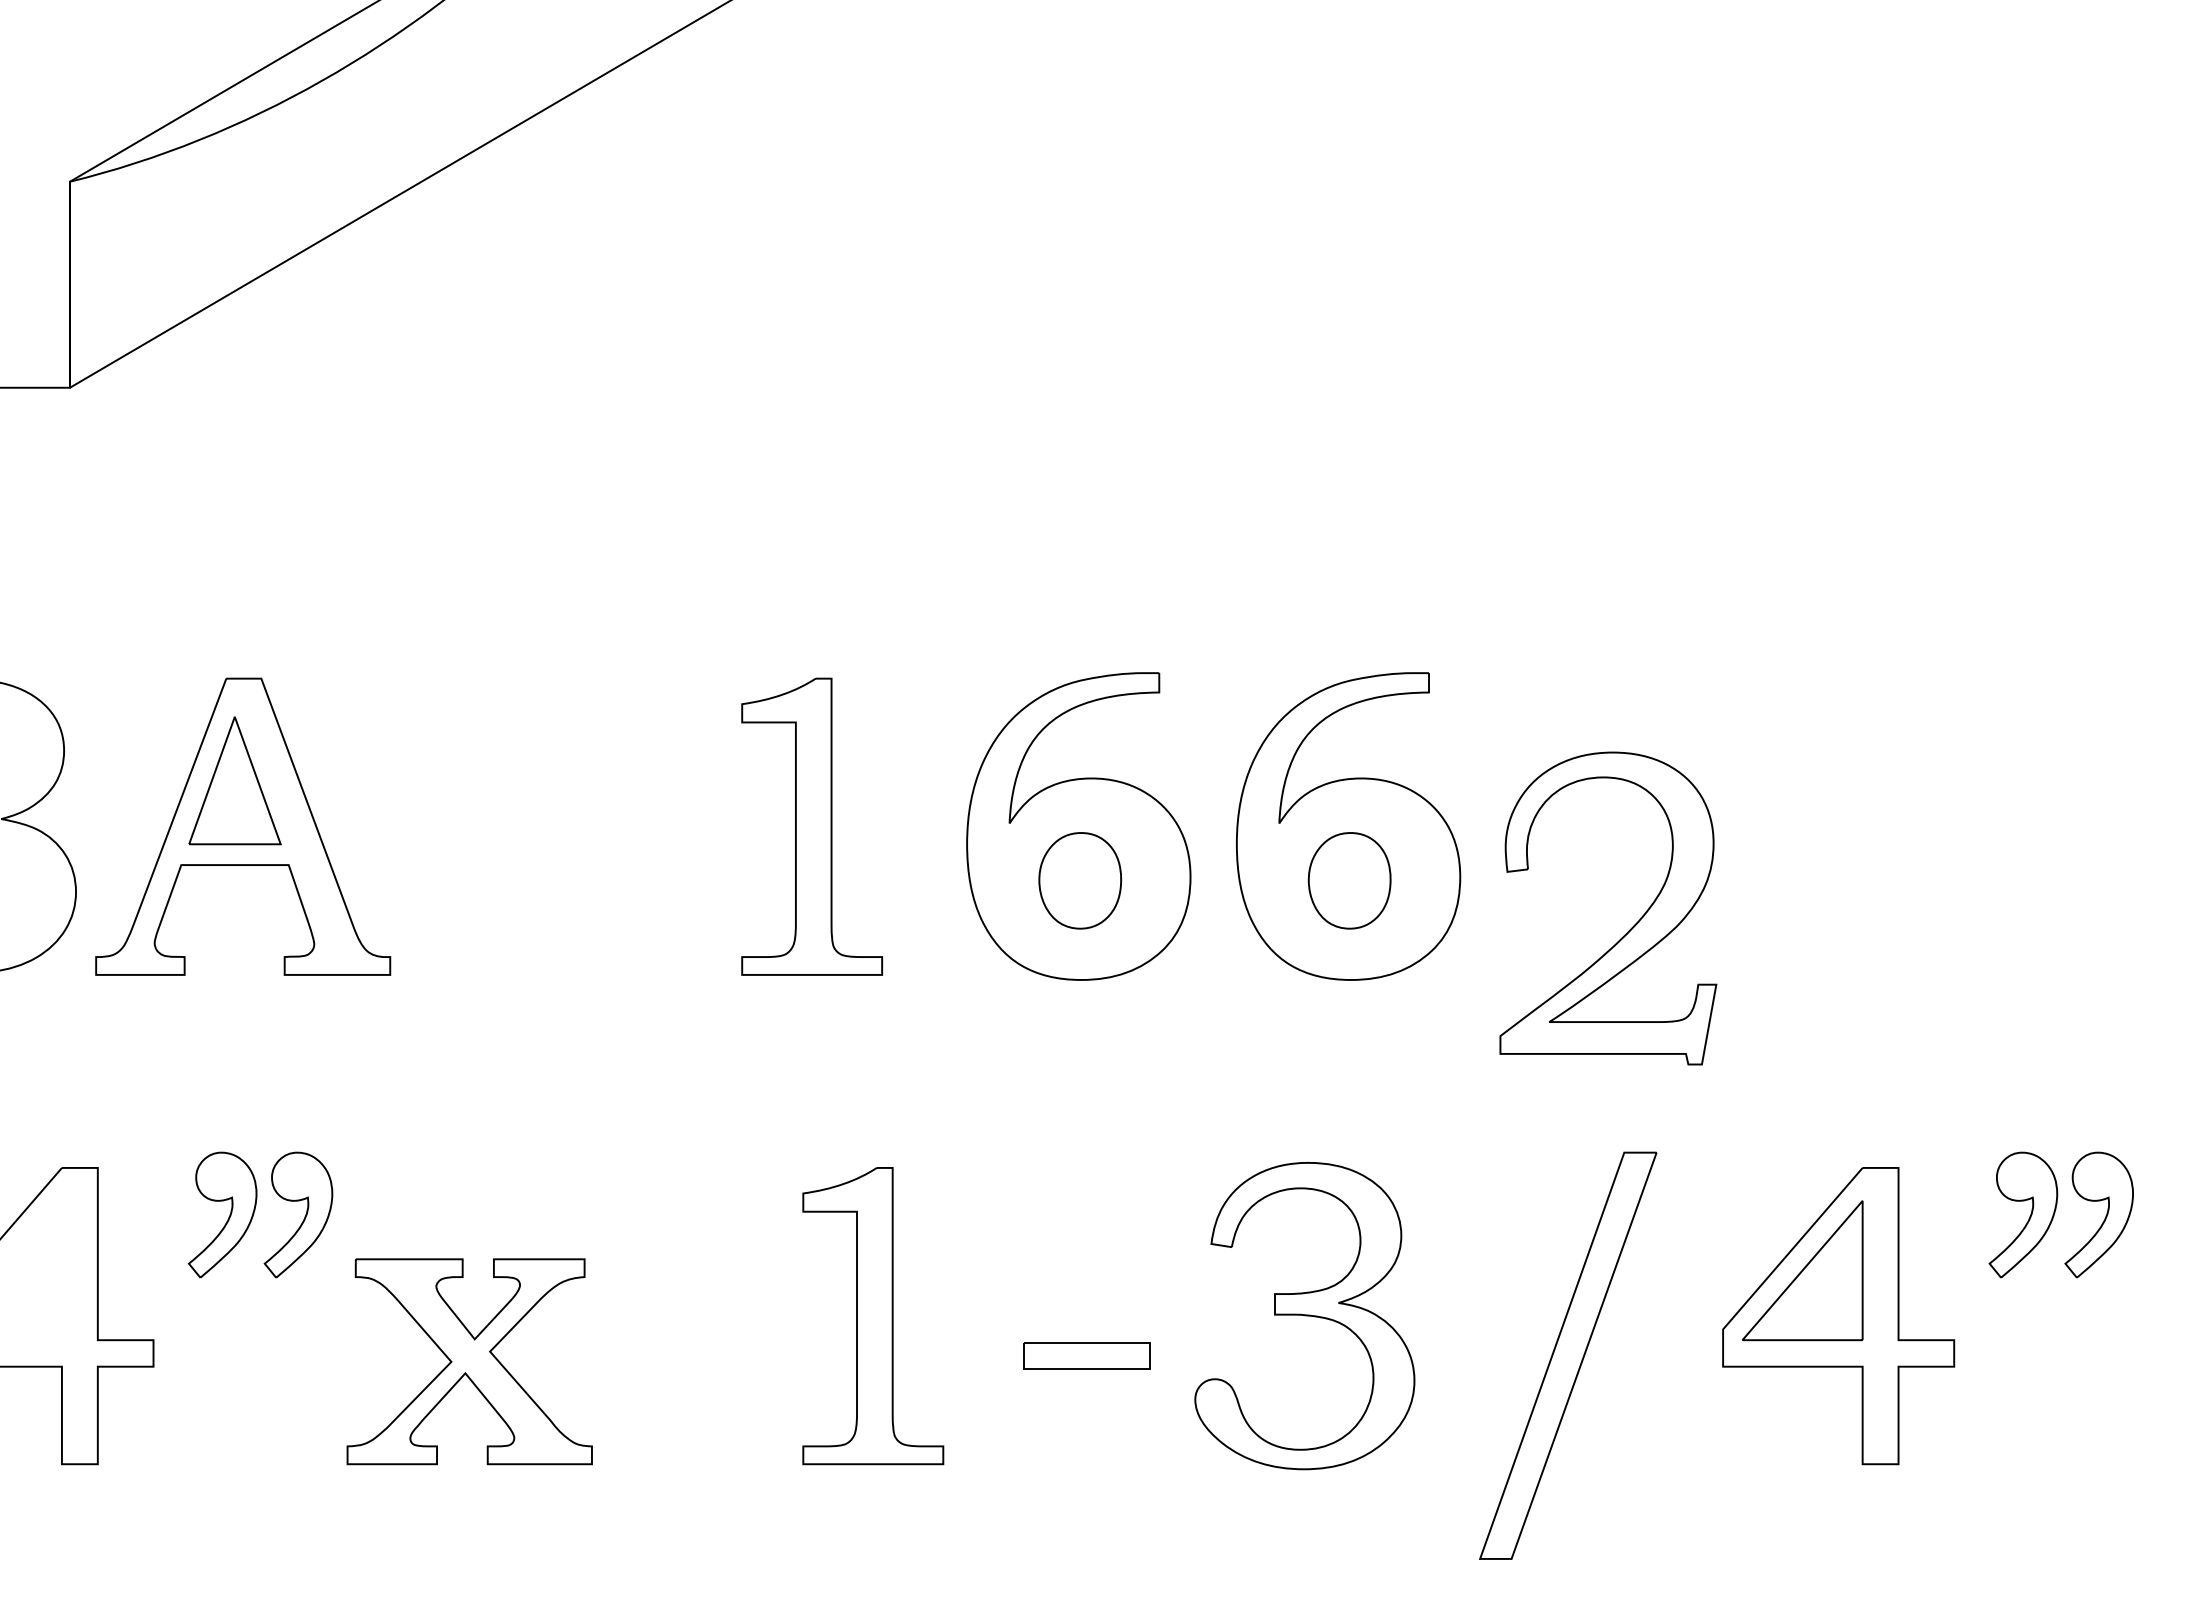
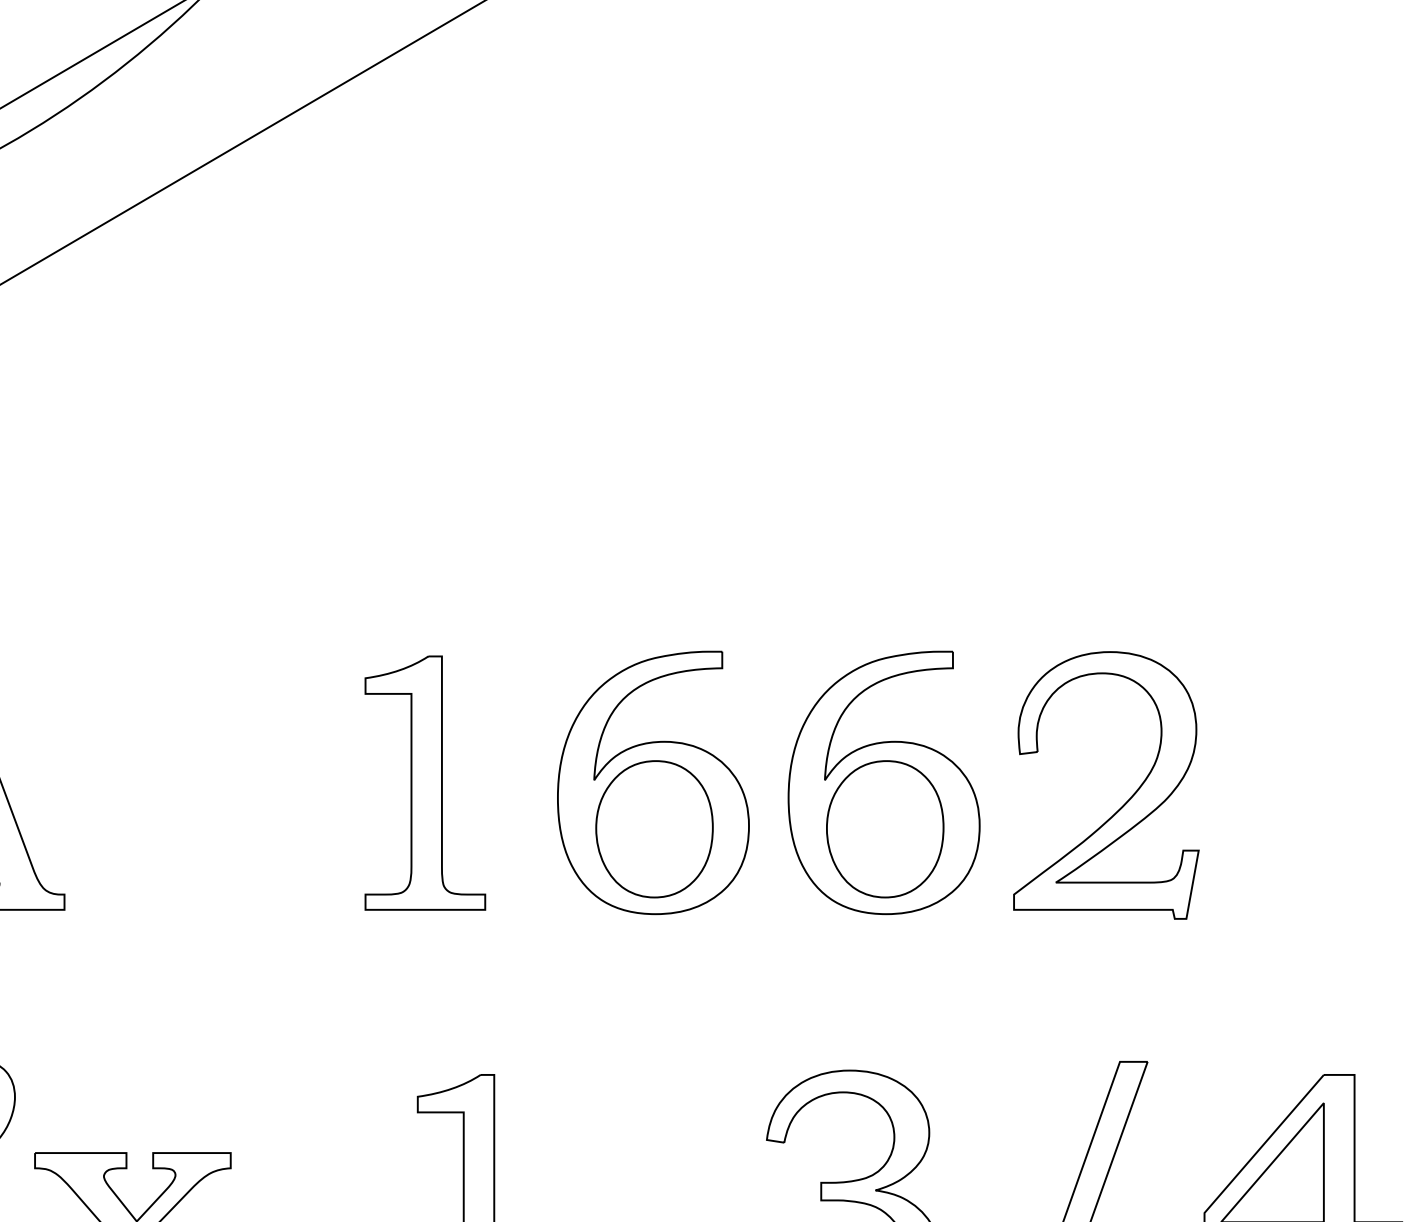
part: (1080, 880) -> (654, 829), size x1.67
part: (1349, 880) -> (884, 829), size x1.67
part: (1629, 929) -> (1124, 803), moved

